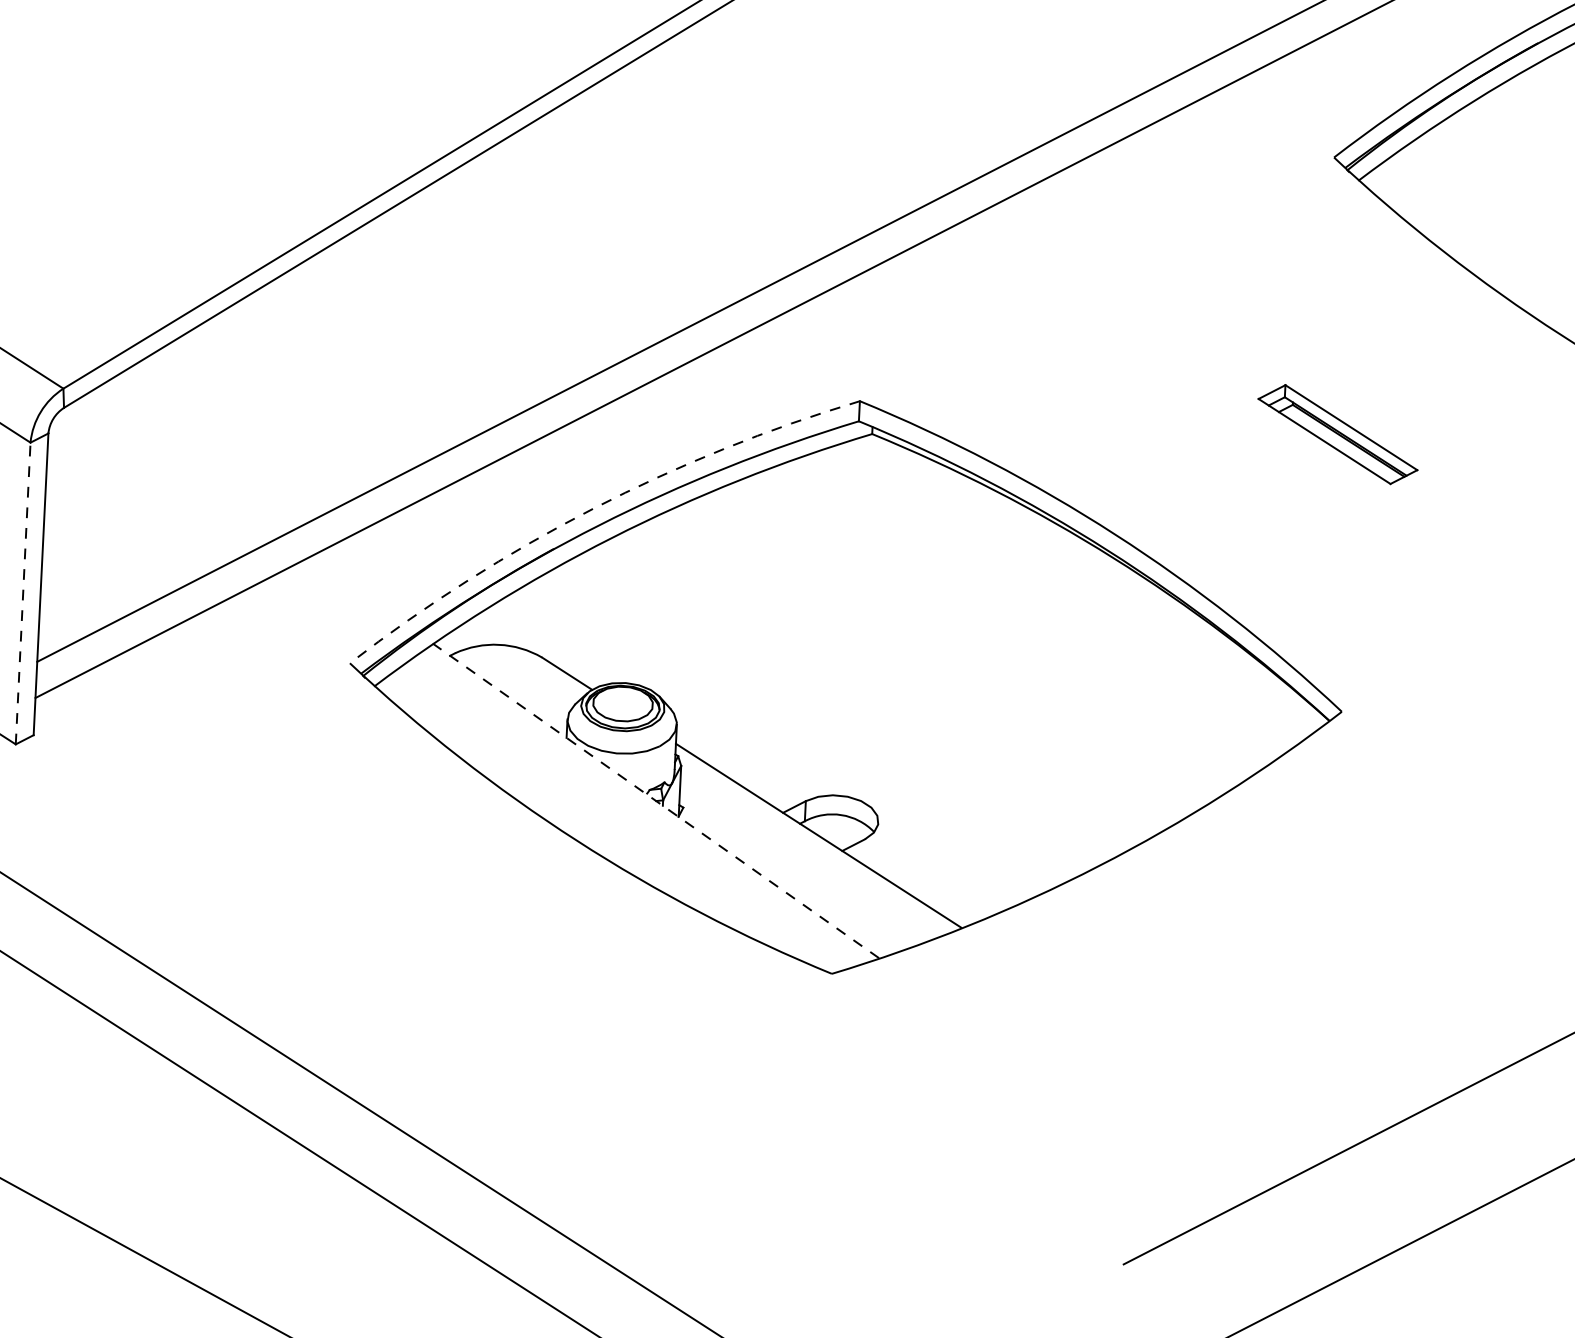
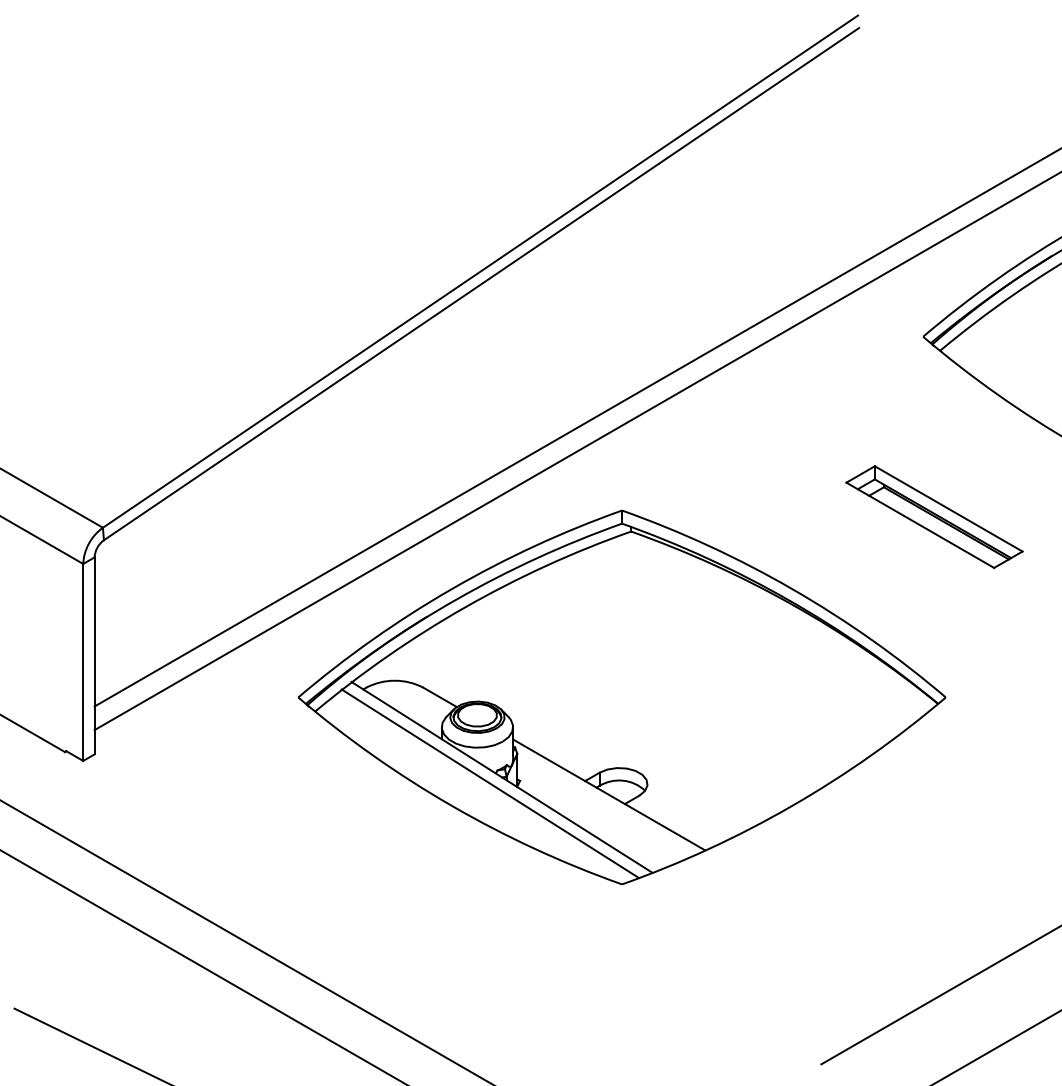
part: (1338, 433) -> (934, 516), size x1.67
arc: (592, 509) -> (451, 589), dashed -> solid
line: (23, 592) -> (83, 661), dashed -> solid
line: (655, 801) -> (501, 777), dashed -> solid
line: (636, 809) -> (489, 783), added

